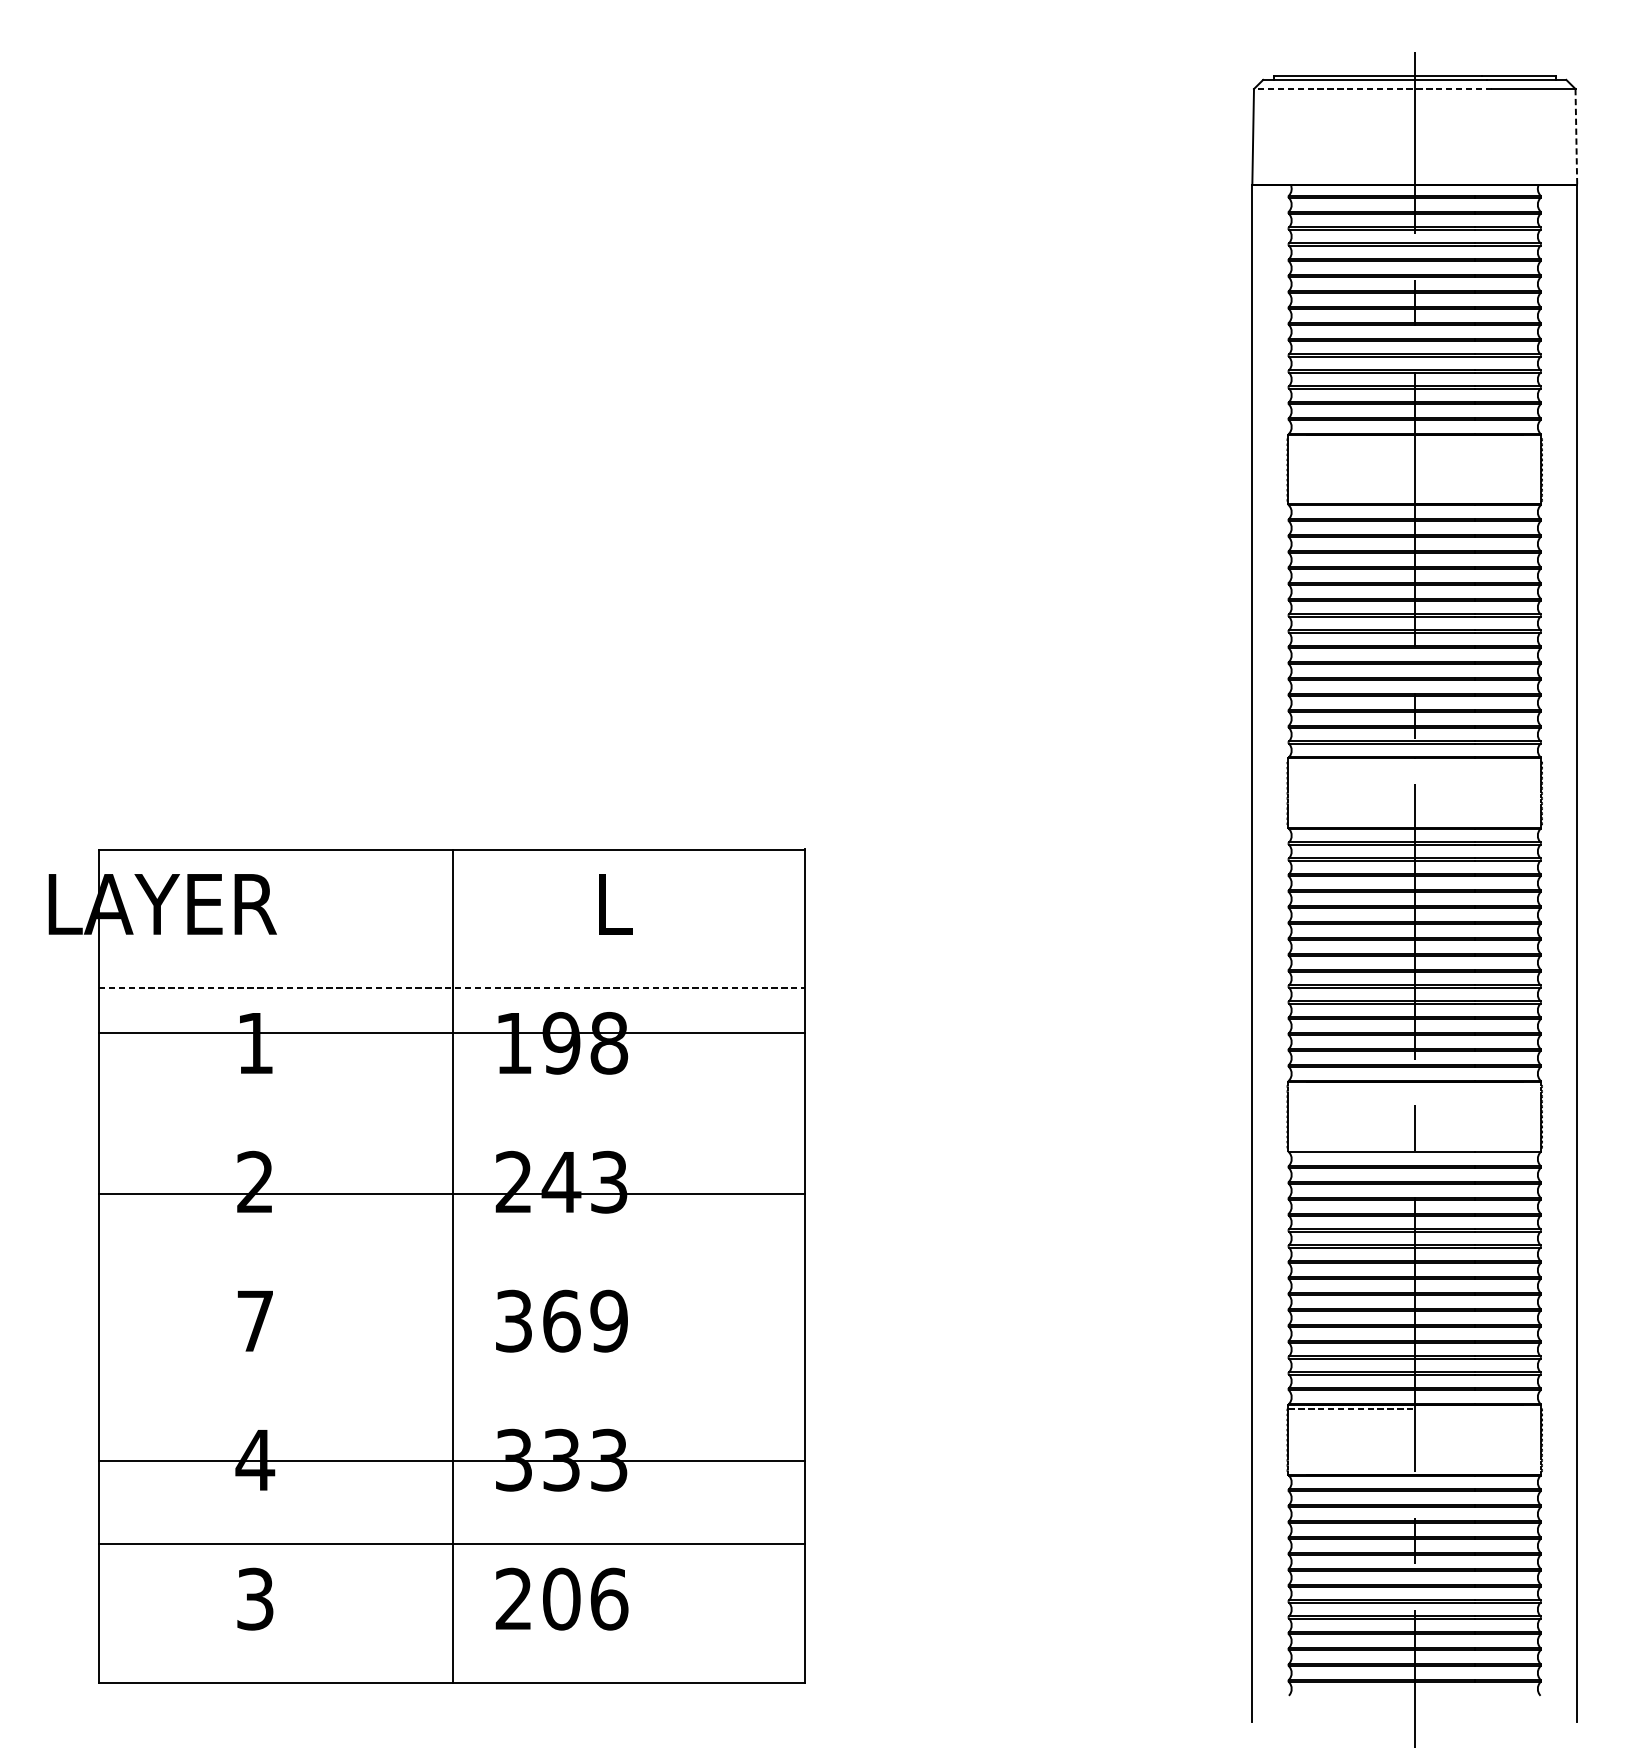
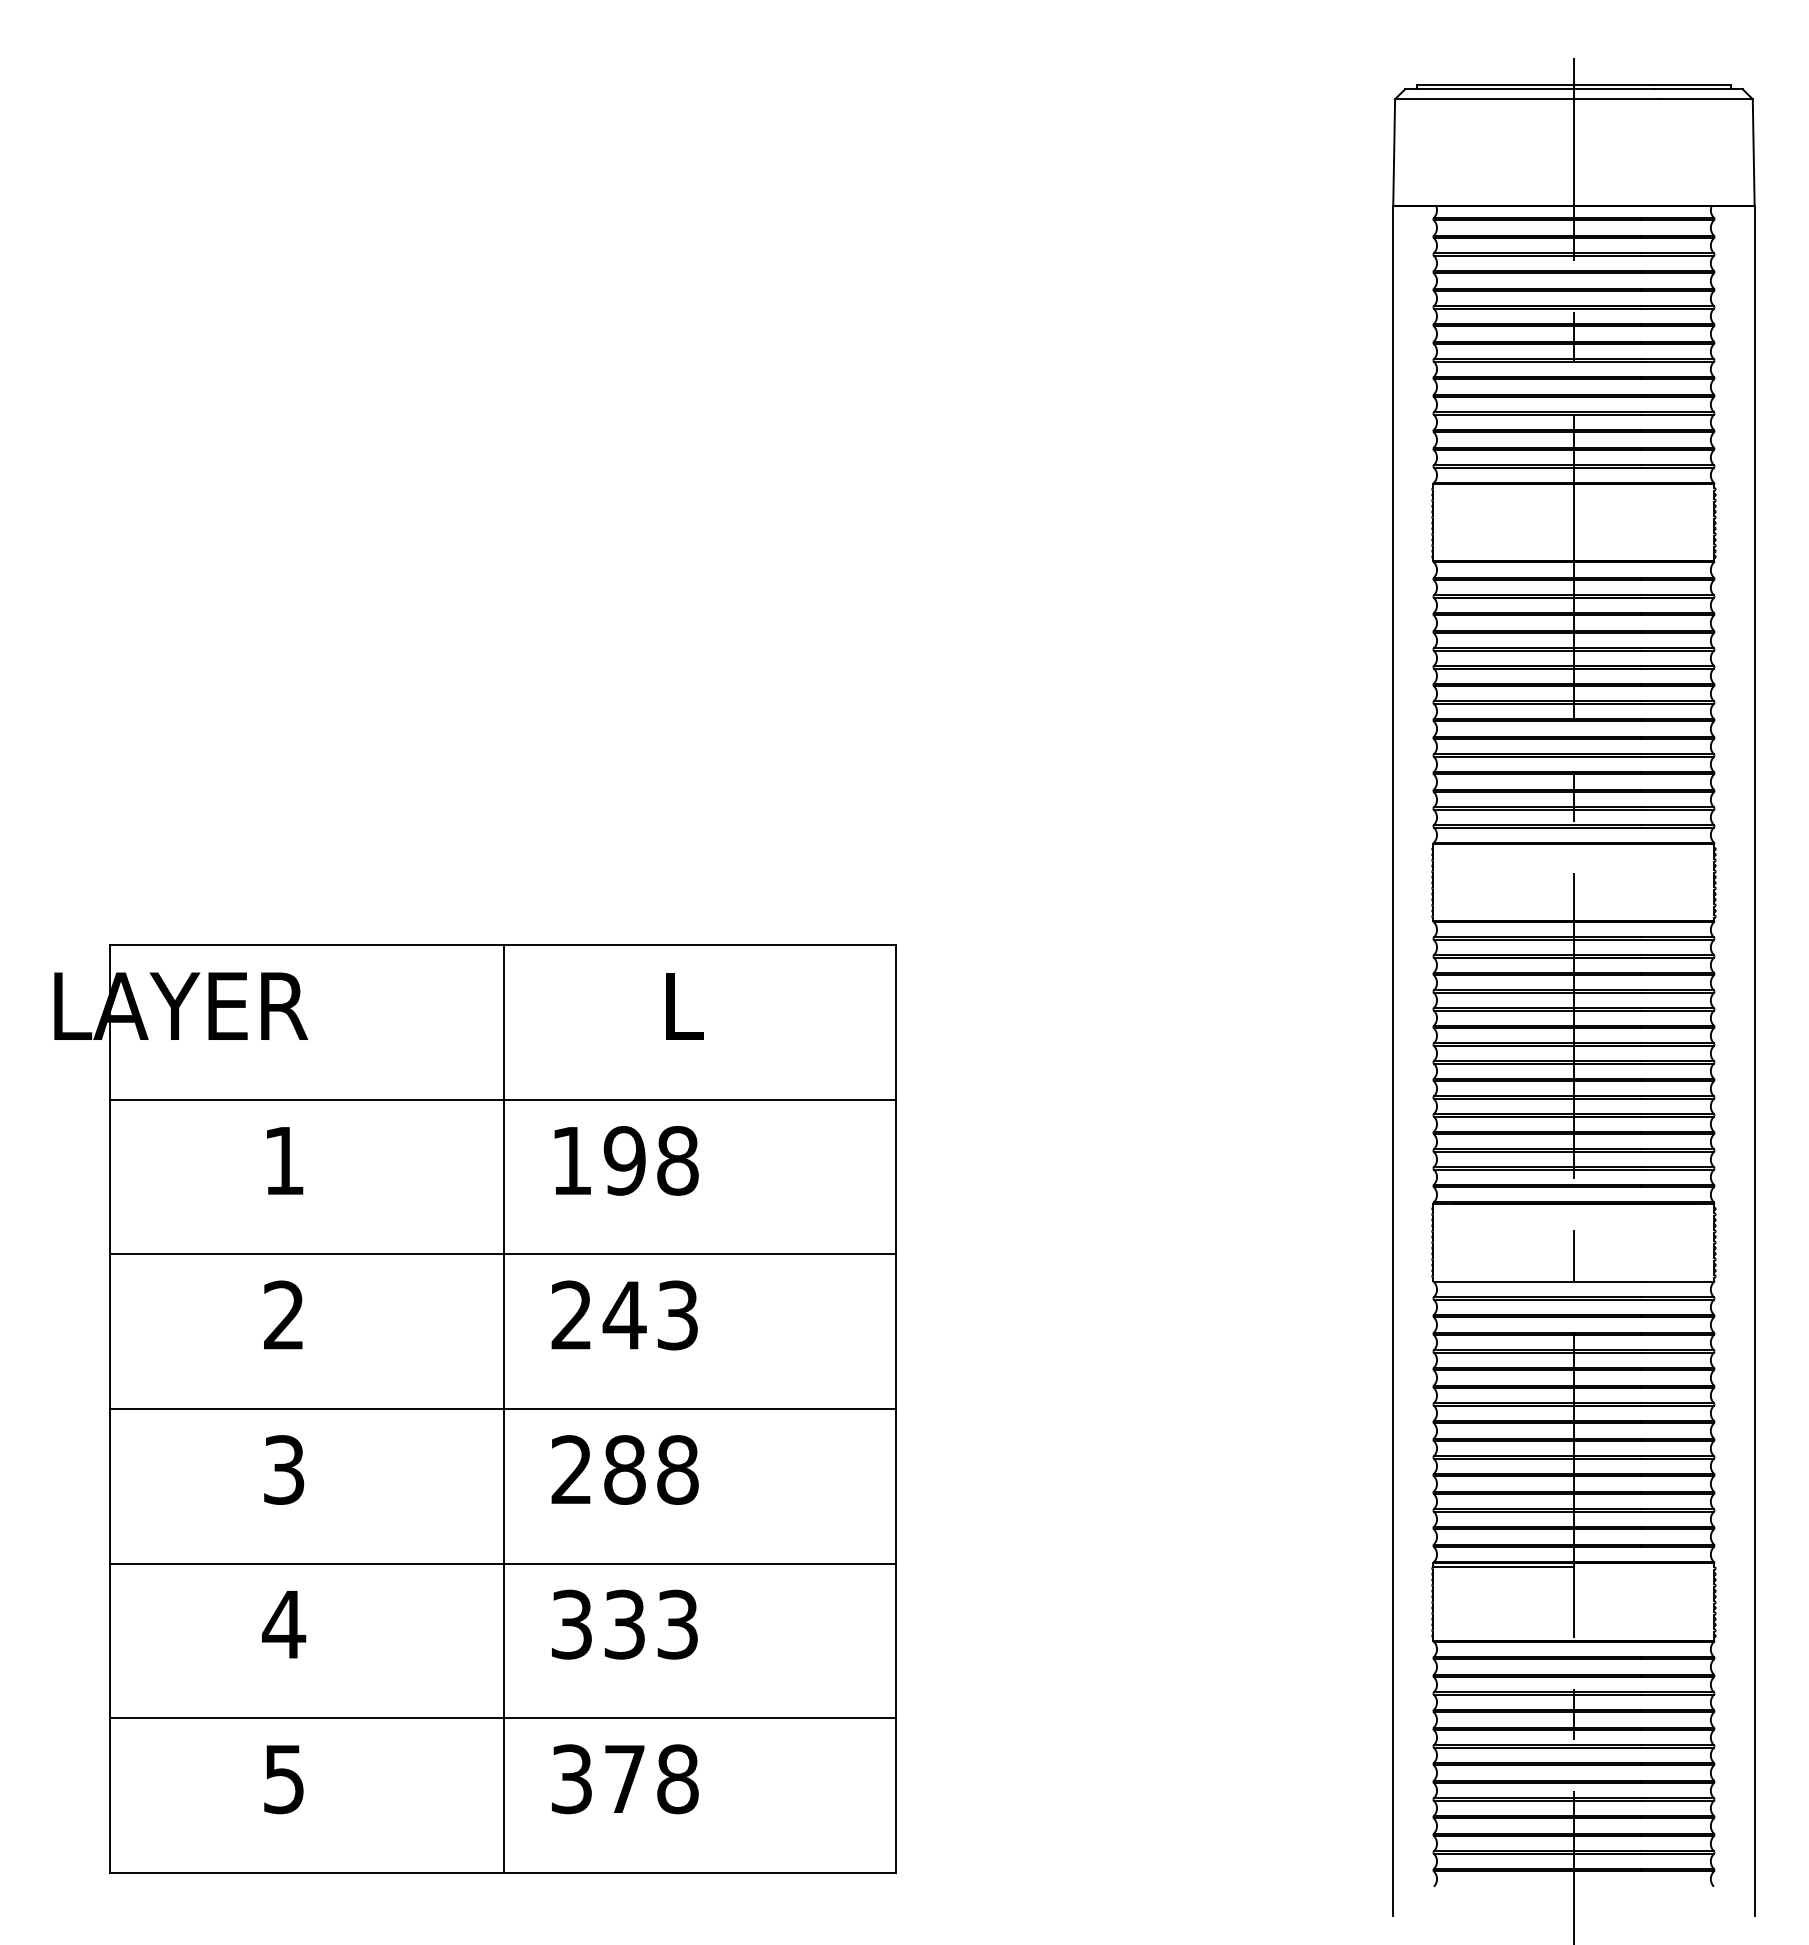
line: (1372, 89) -> (1526, 99), dashed -> solid
line: (1576, 136) -> (1753, 152), dashed -> solid
line: (451, 988) -> (502, 1099), dashed -> solid
line: (451, 1033) -> (502, 1254), moved
line: (451, 1194) -> (502, 1409), moved
text: (255, 1320) -> (284, 1469), 7 -> 3
text: (561, 1320) -> (624, 1469), 369 -> 288
line: (1352, 1408) -> (1504, 1567), dashed -> solid
line: (451, 1460) -> (502, 1563), moved
text: (255, 1598) -> (284, 1778), 3 -> 5
text: (562, 1599) -> (625, 1779), 206 -> 378

